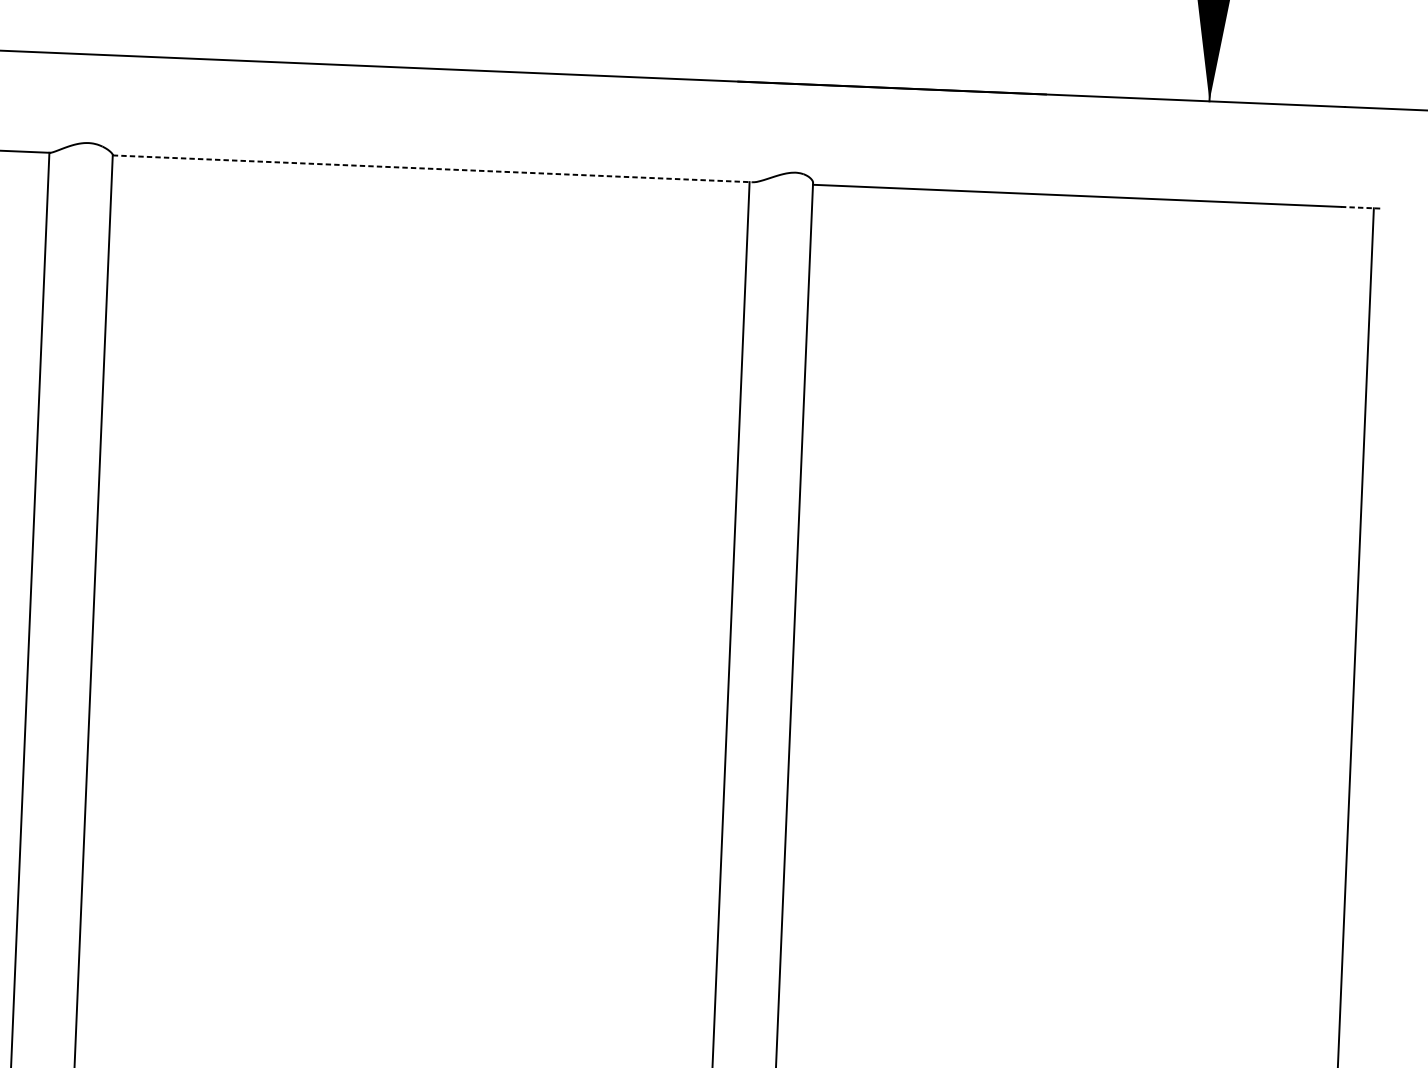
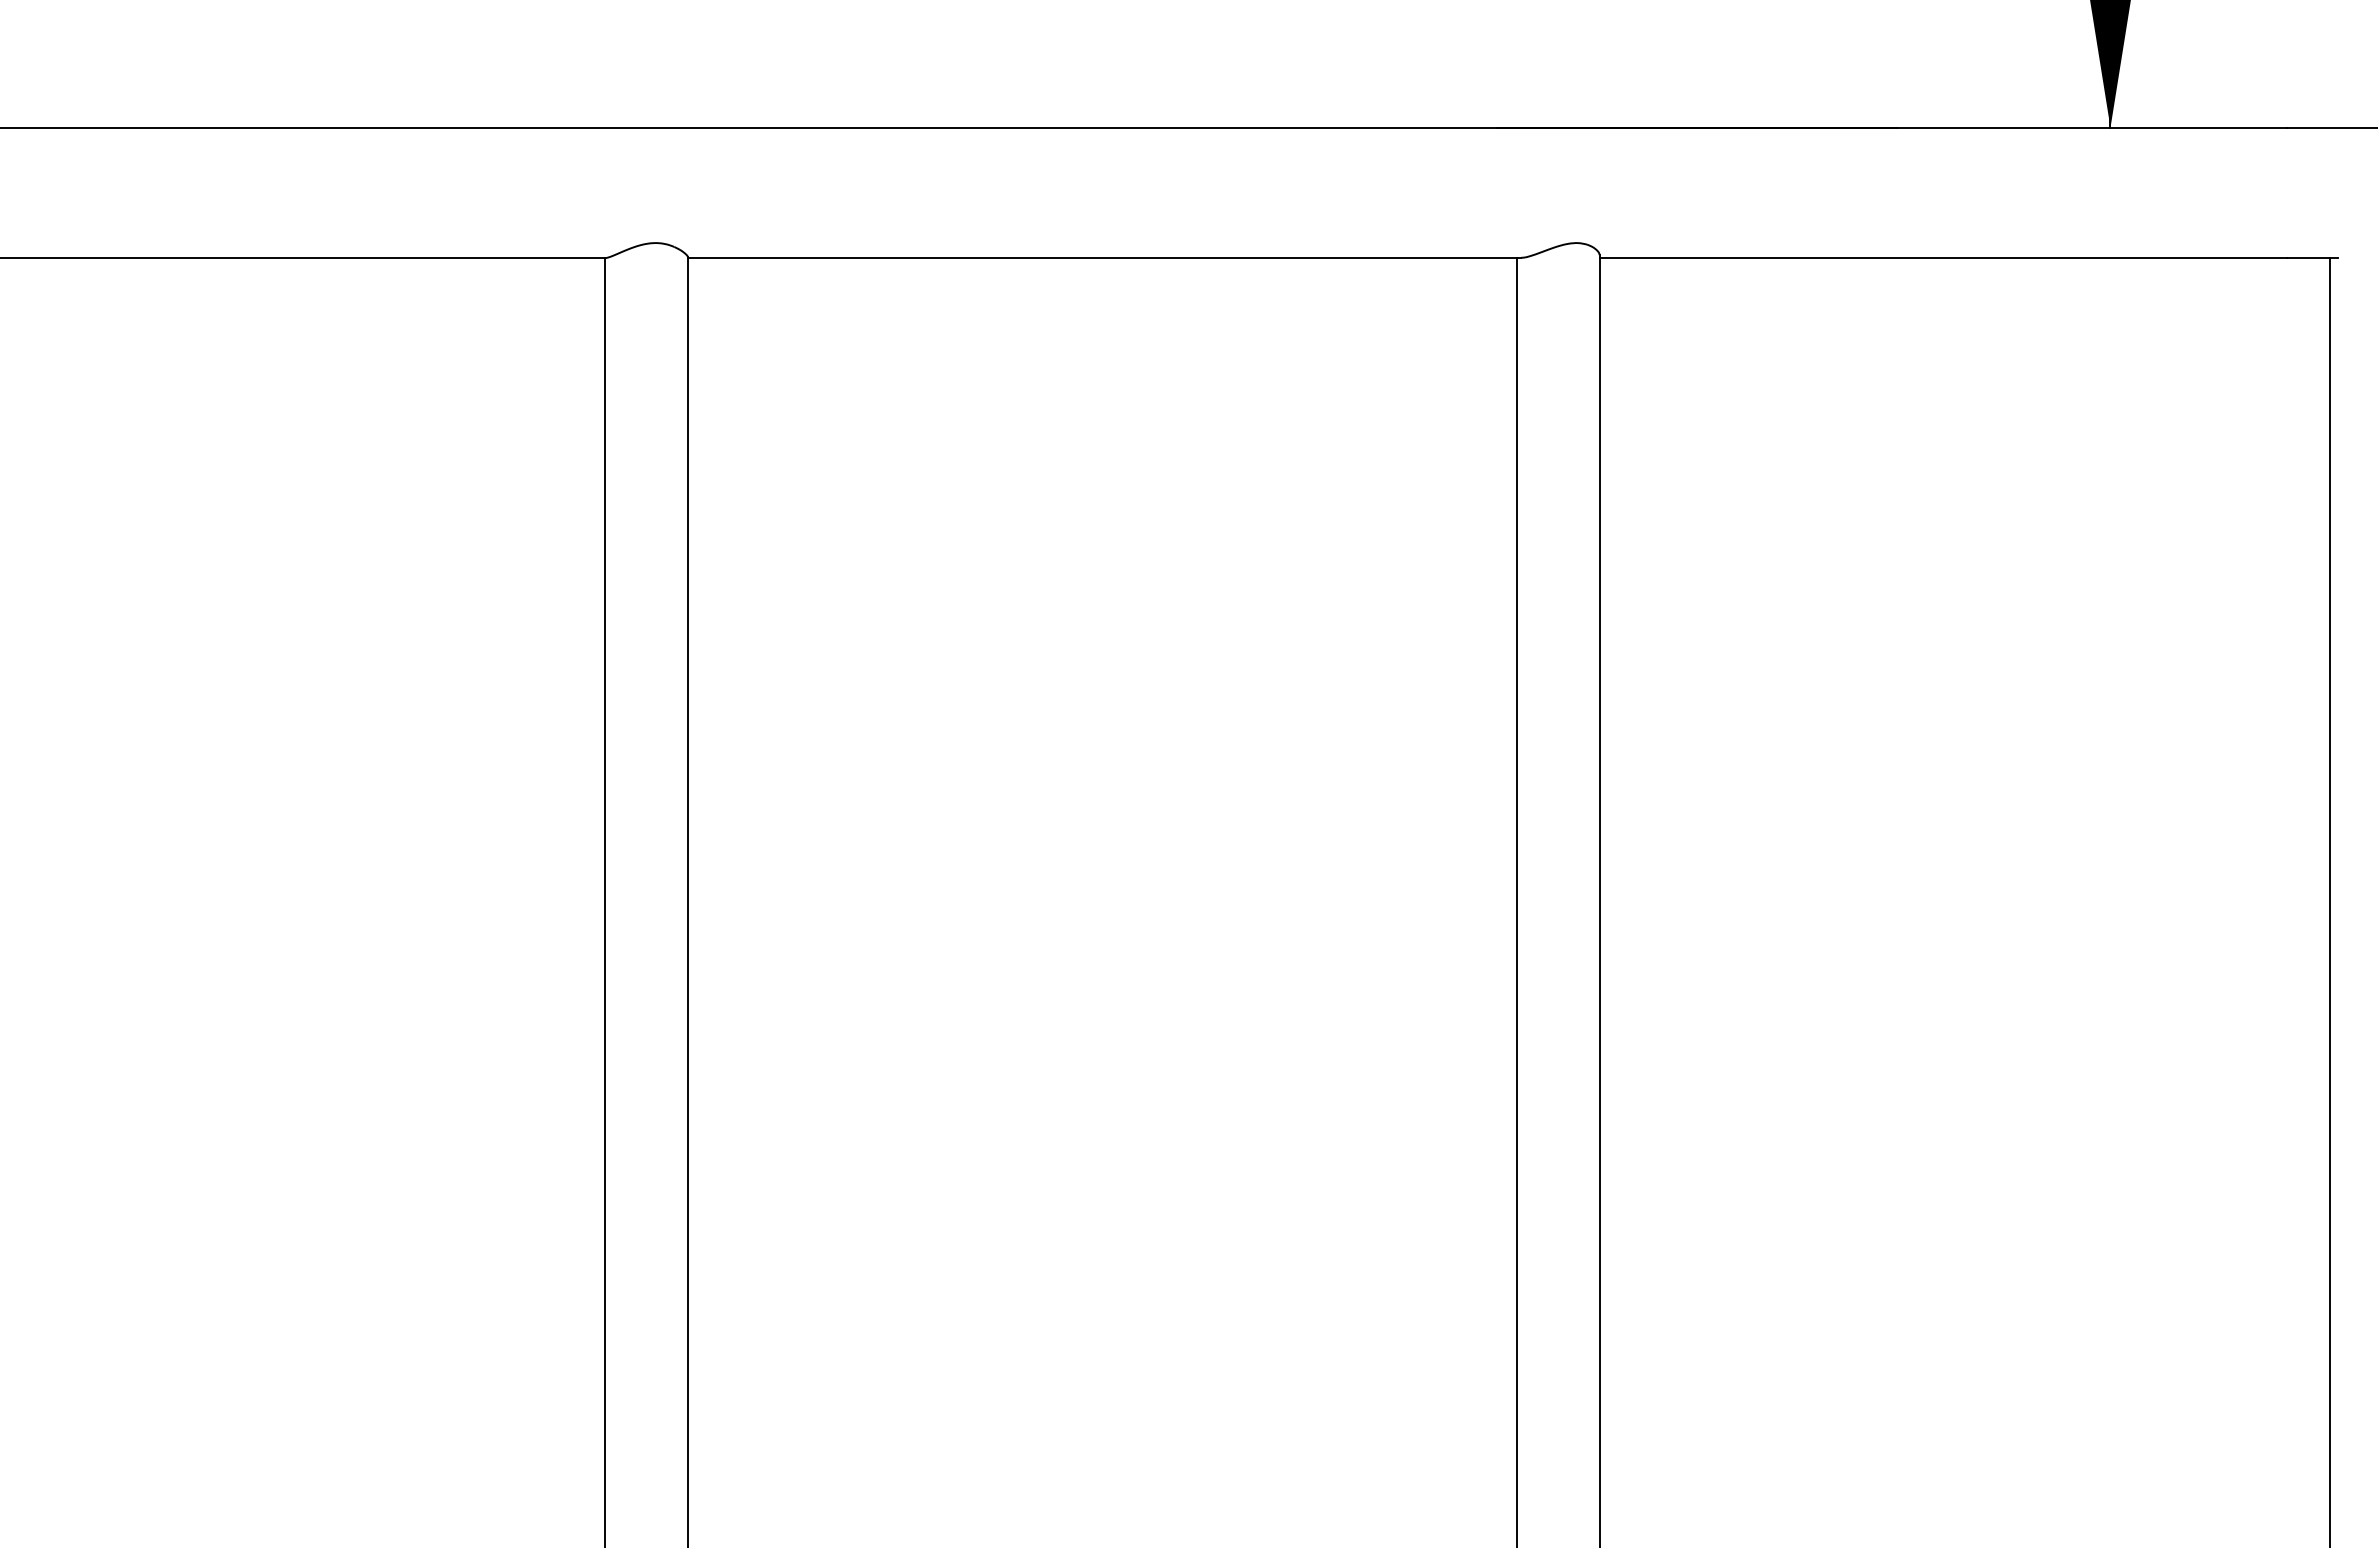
line: (432, 168) -> (1104, 257), dashed -> solid
line: (1360, 207) -> (2312, 257), dashed -> solid

